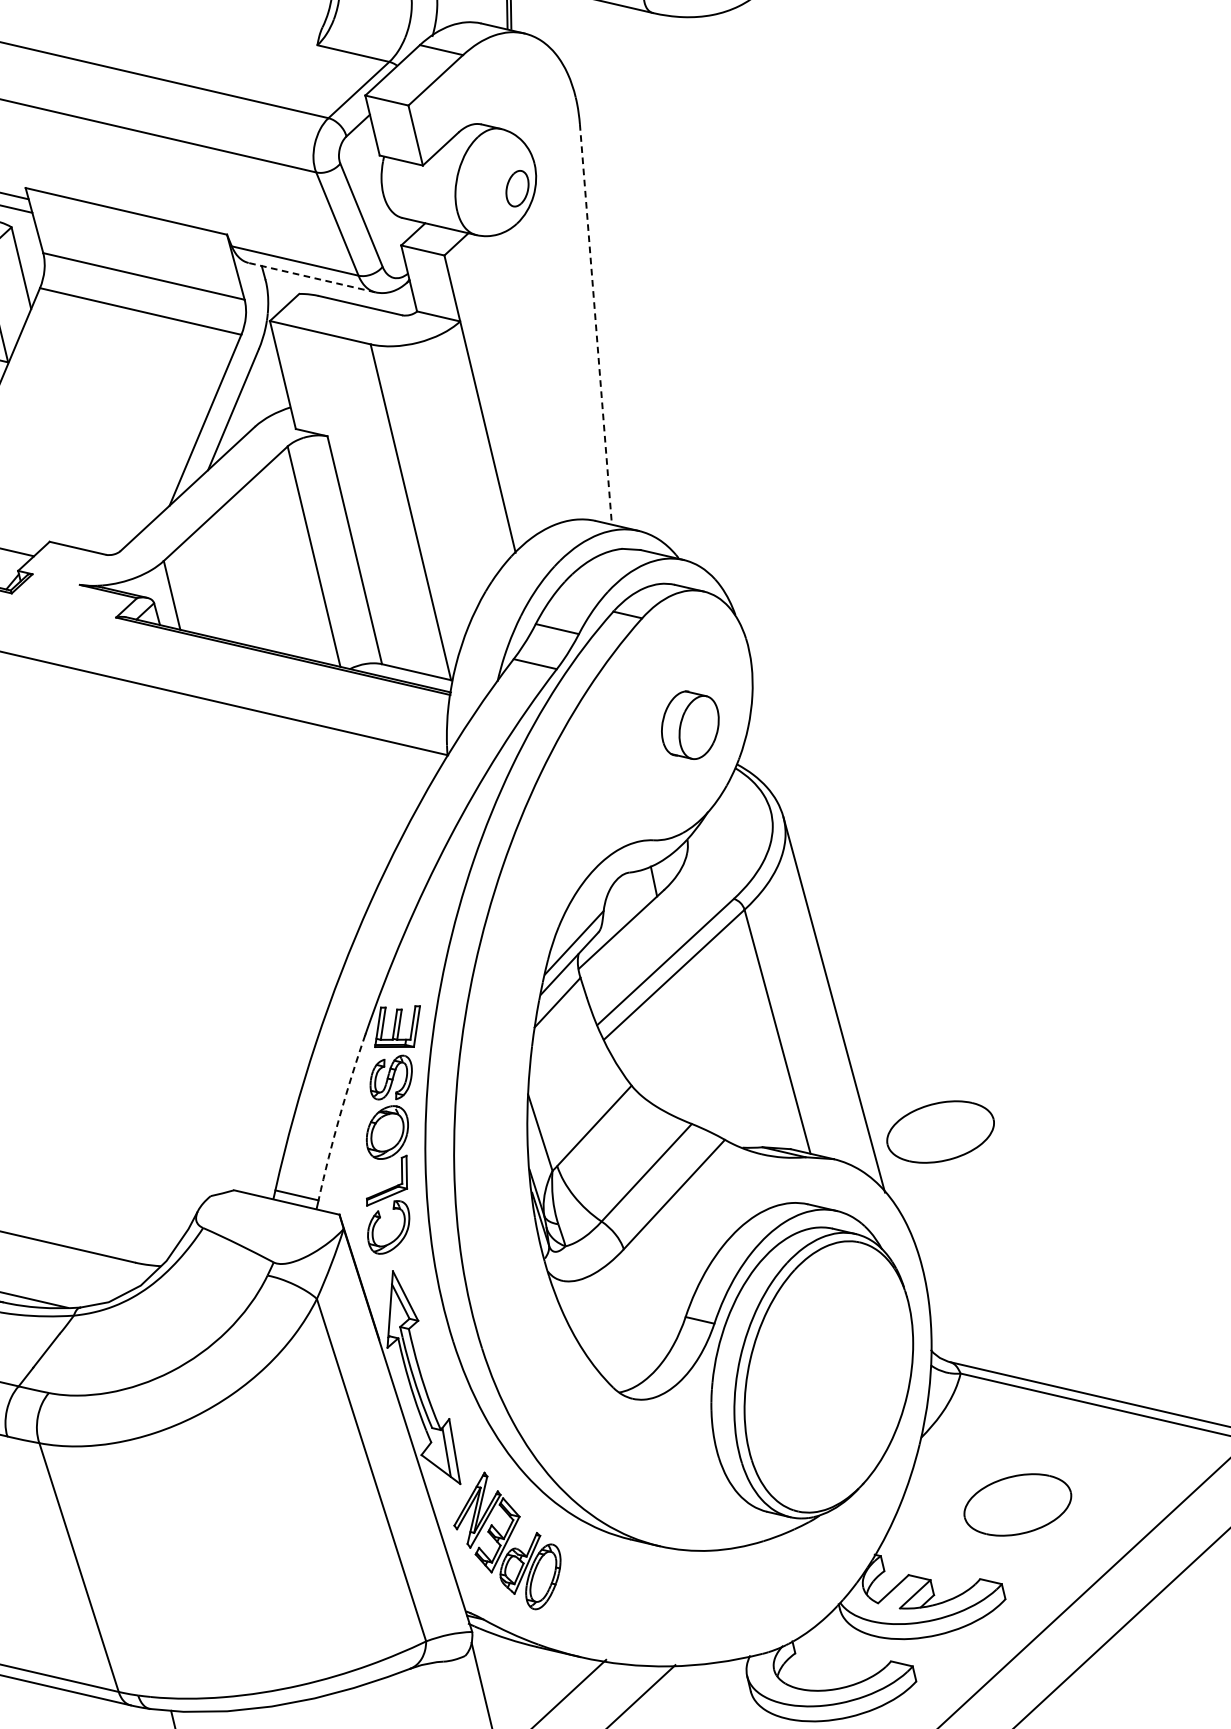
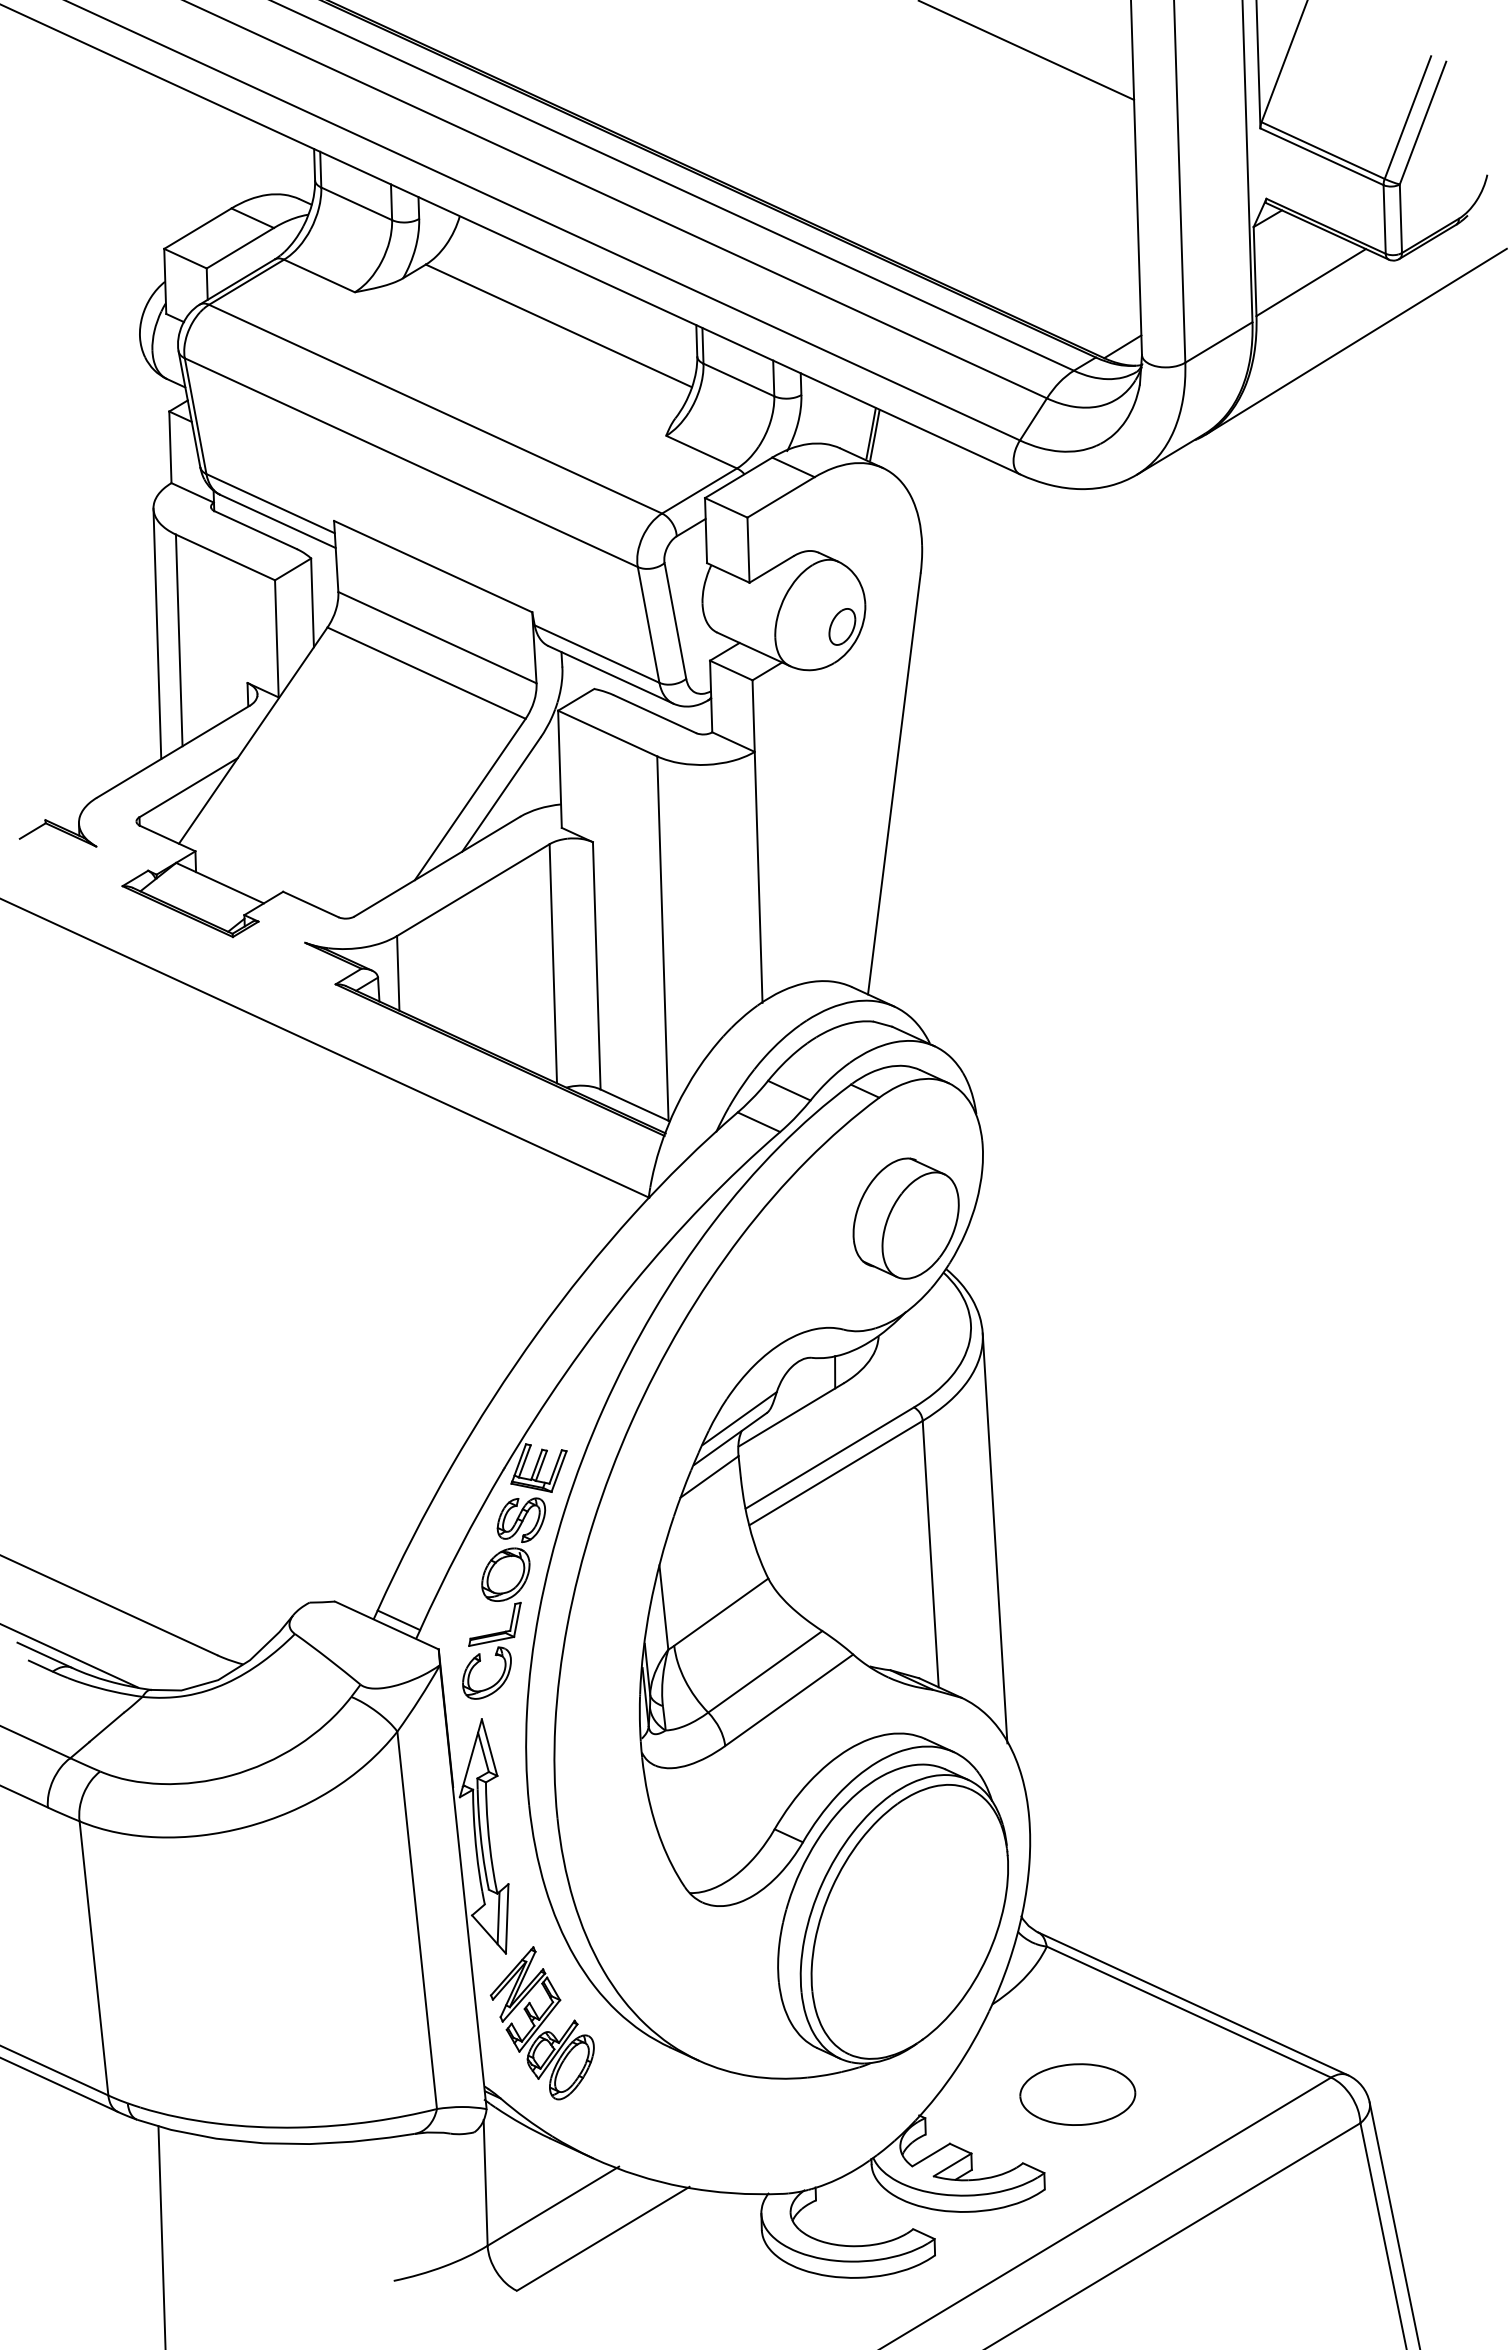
line: (311, 277) -> (610, 674), dashed -> solid
line: (596, 324) -> (894, 784), dashed -> solid
part: (689, 725) -> (905, 1218), size x1.67
arc: (339, 1117) -> (459, 1548), dashed -> solid
part: (940, 1131) -> (1077, 1692), removed

